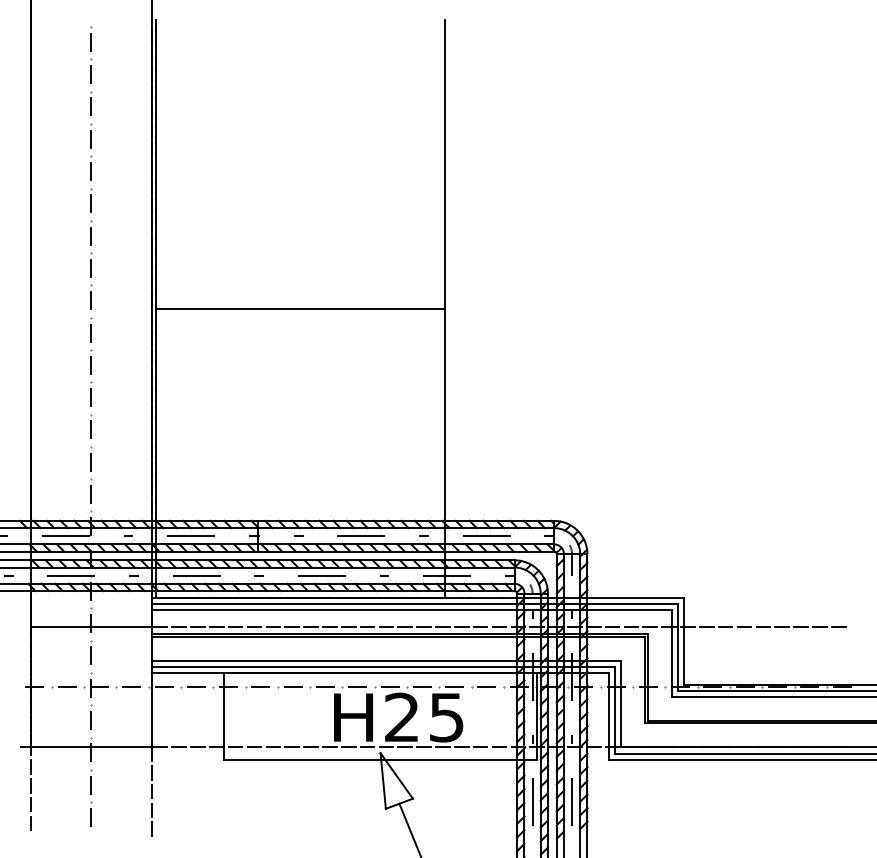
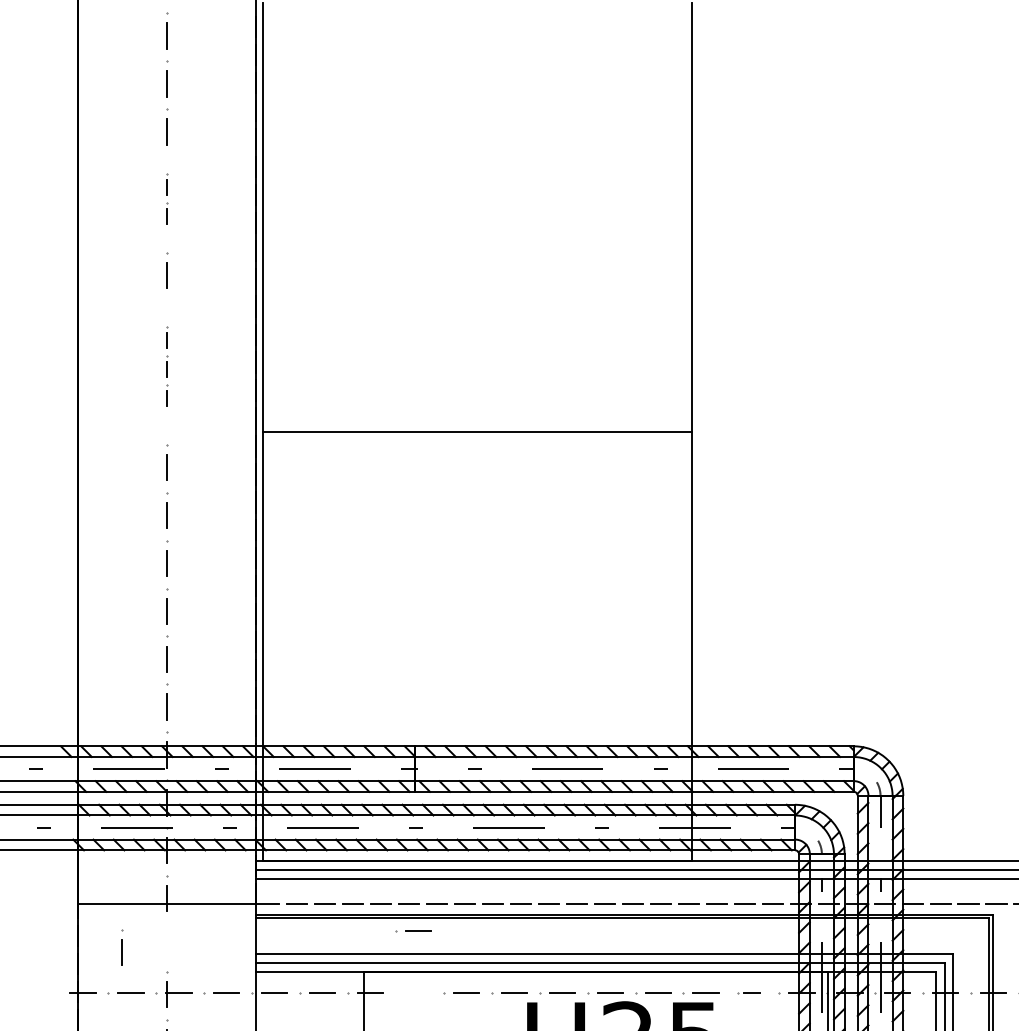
part: (91, 151) -> (167, 197), size x0.6
part: (91, 264) -> (167, 365), size x0.6
part: (91, 652) -> (122, 947), moved
part: (257, 687) -> (413, 931), moved
part: (483, 687) -> (749, 993), size x0.6

